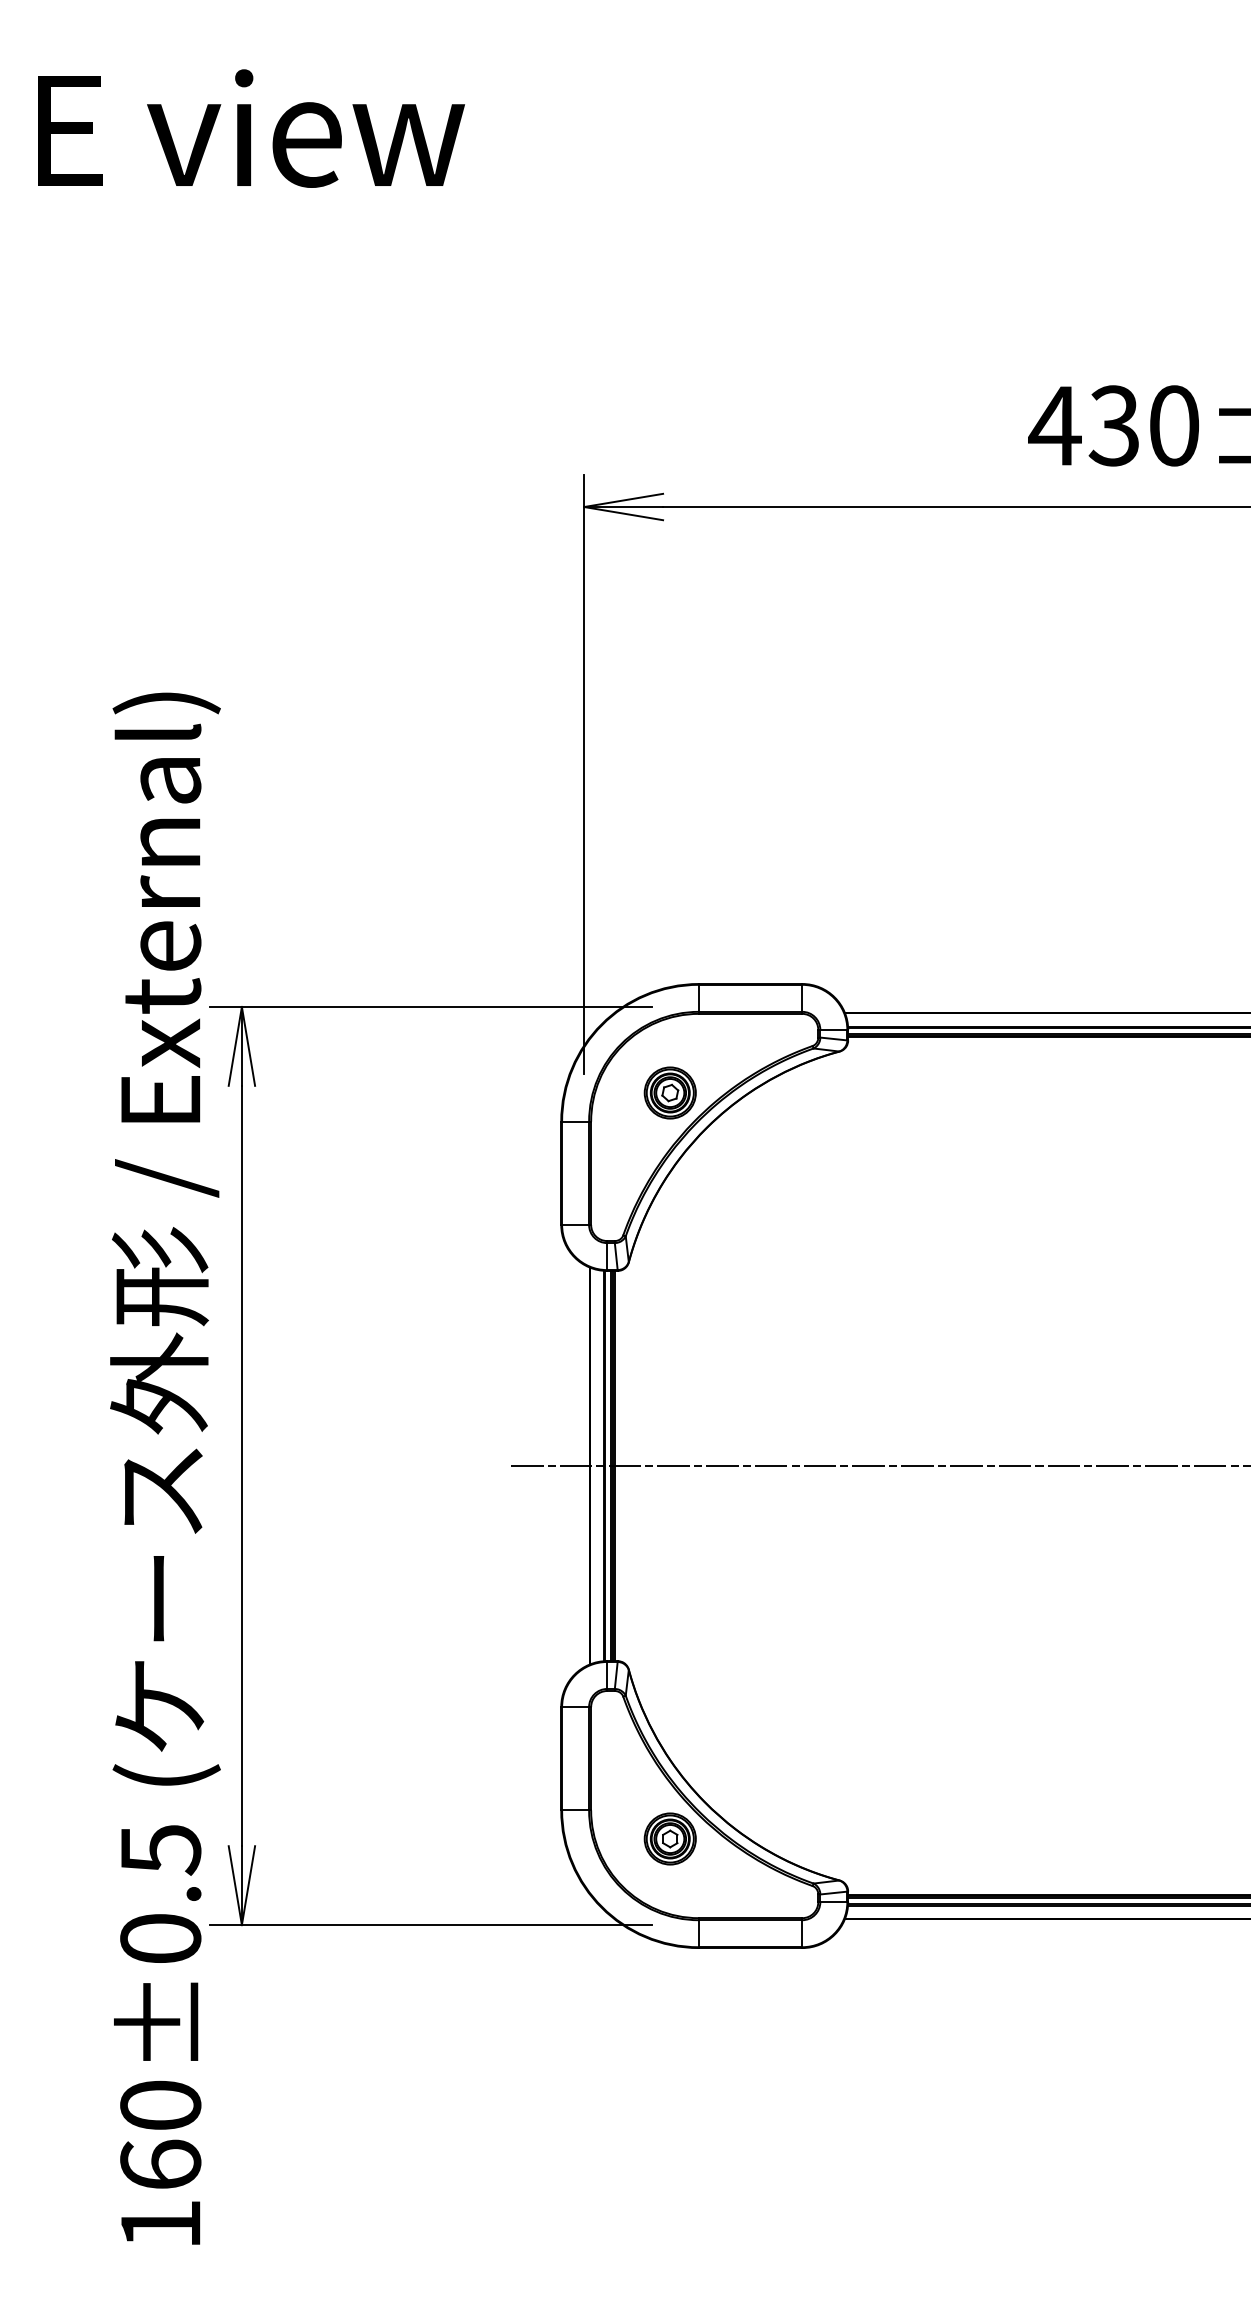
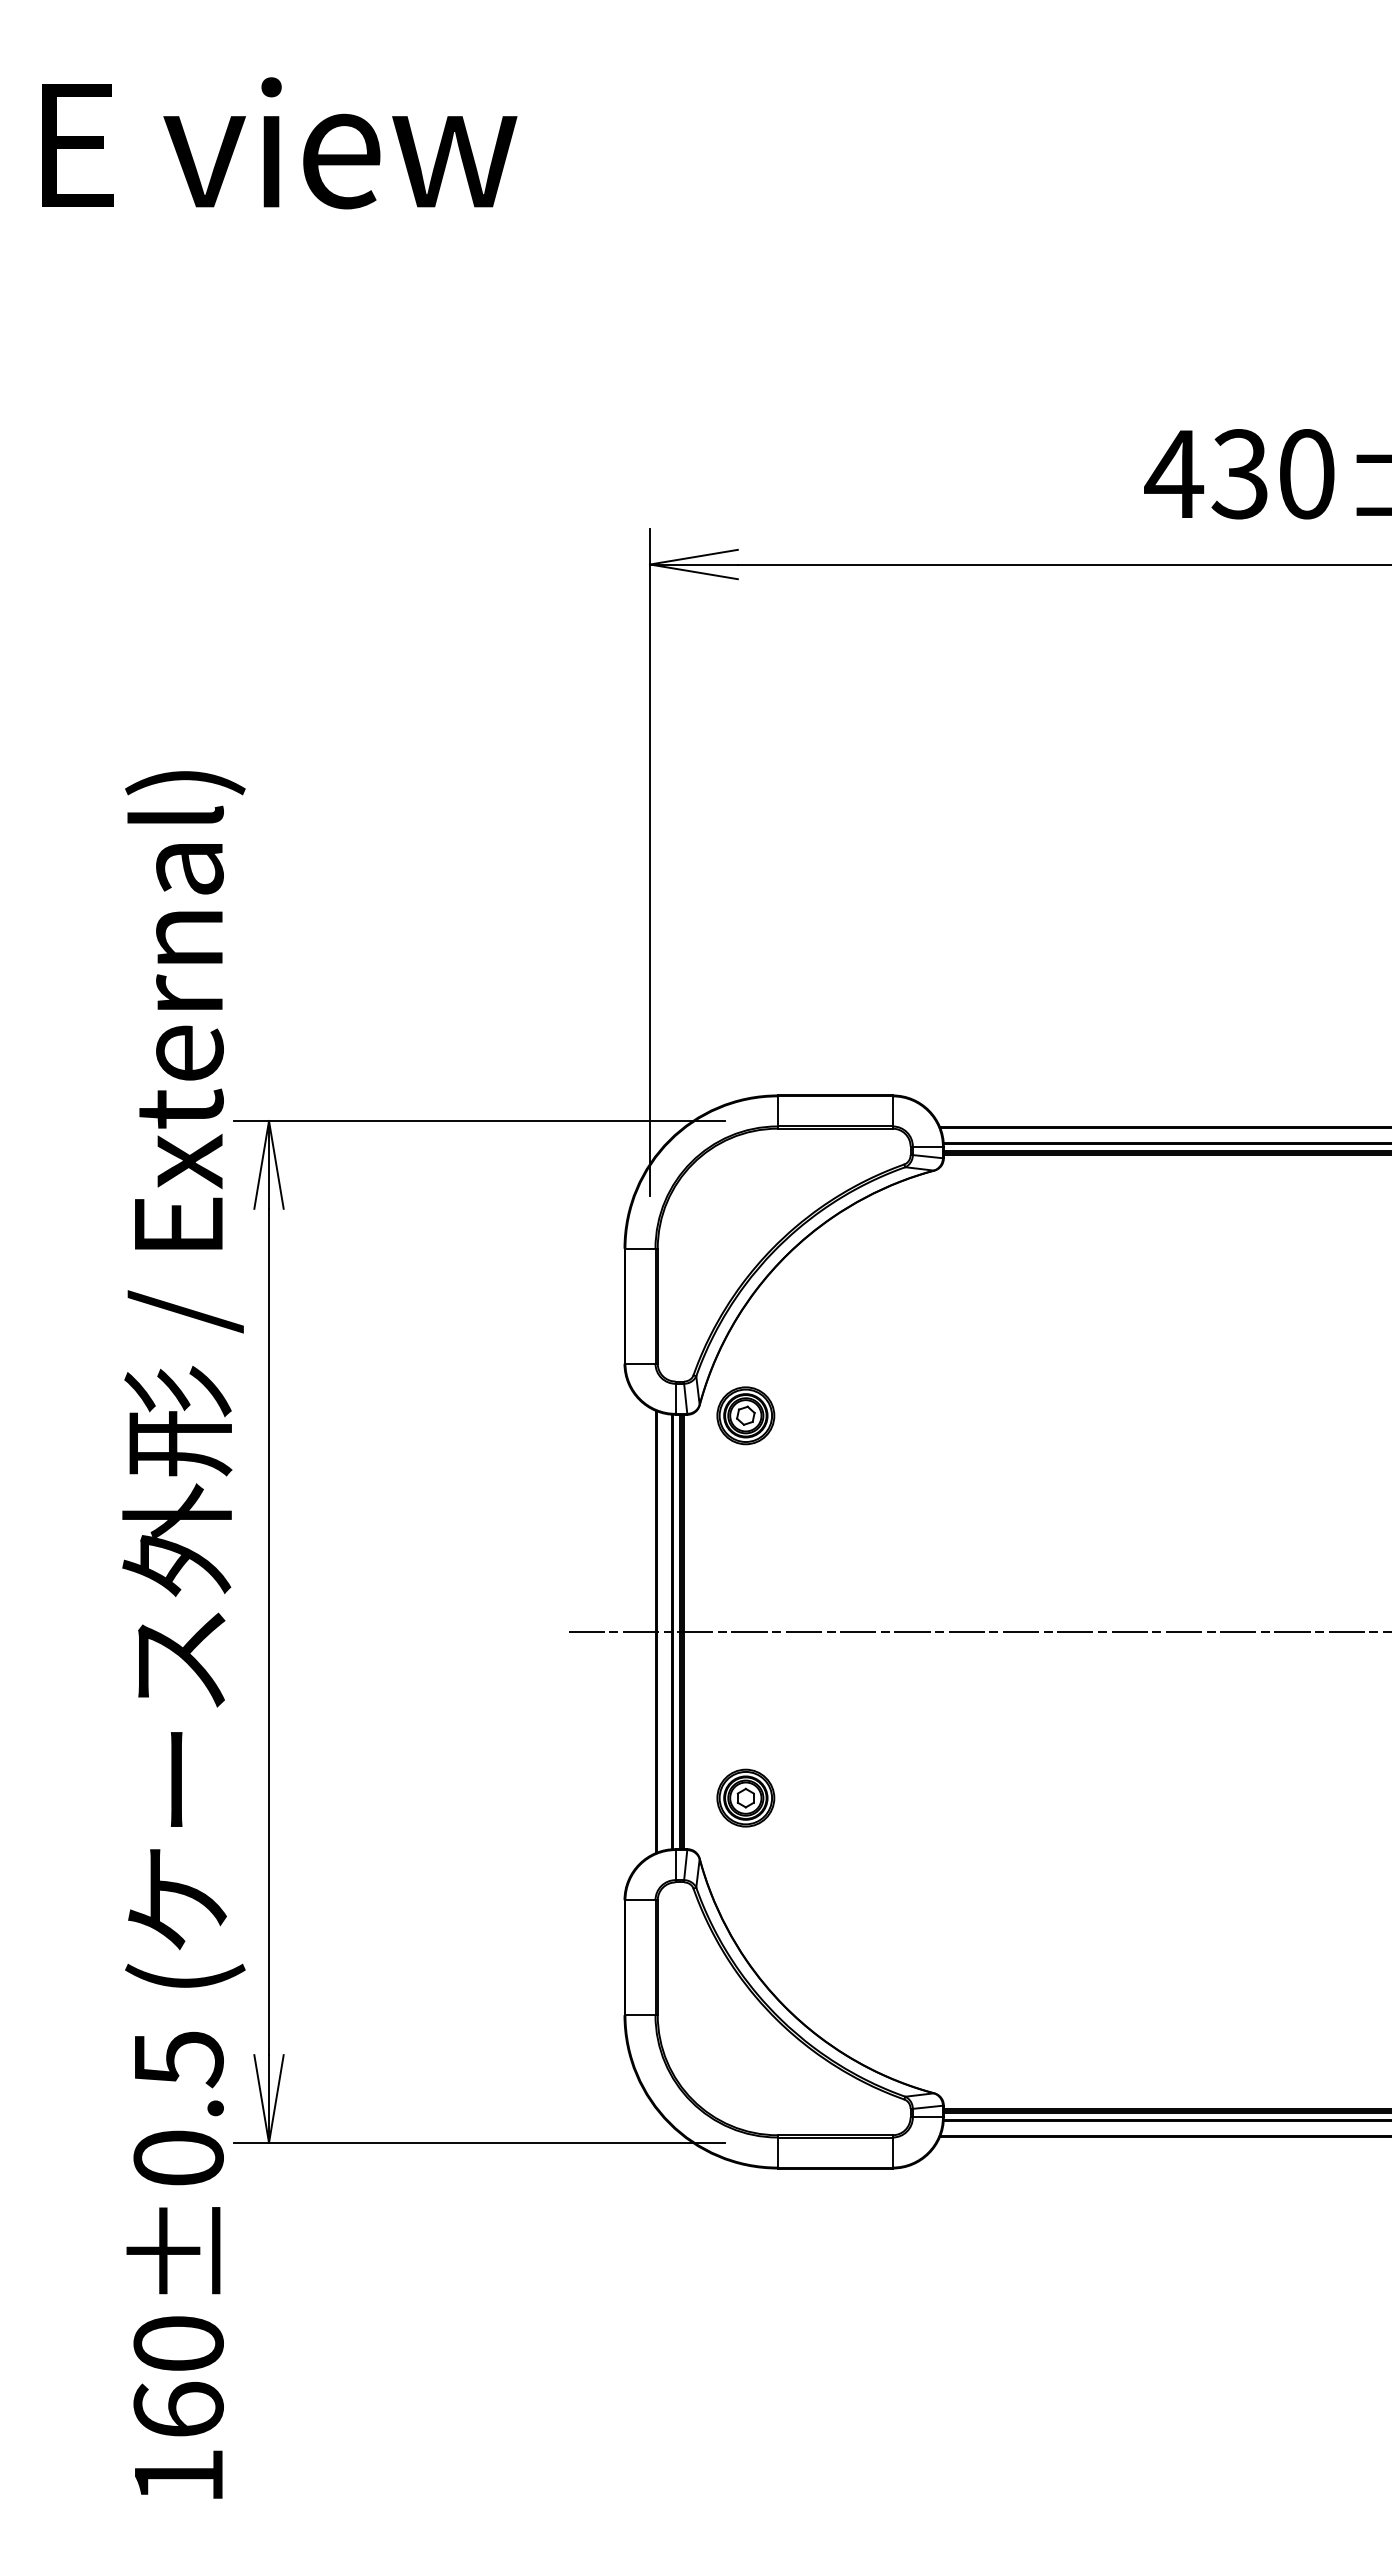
part: (669, 1092) -> (745, 1415), moved
part: (669, 1838) -> (745, 1797), moved

